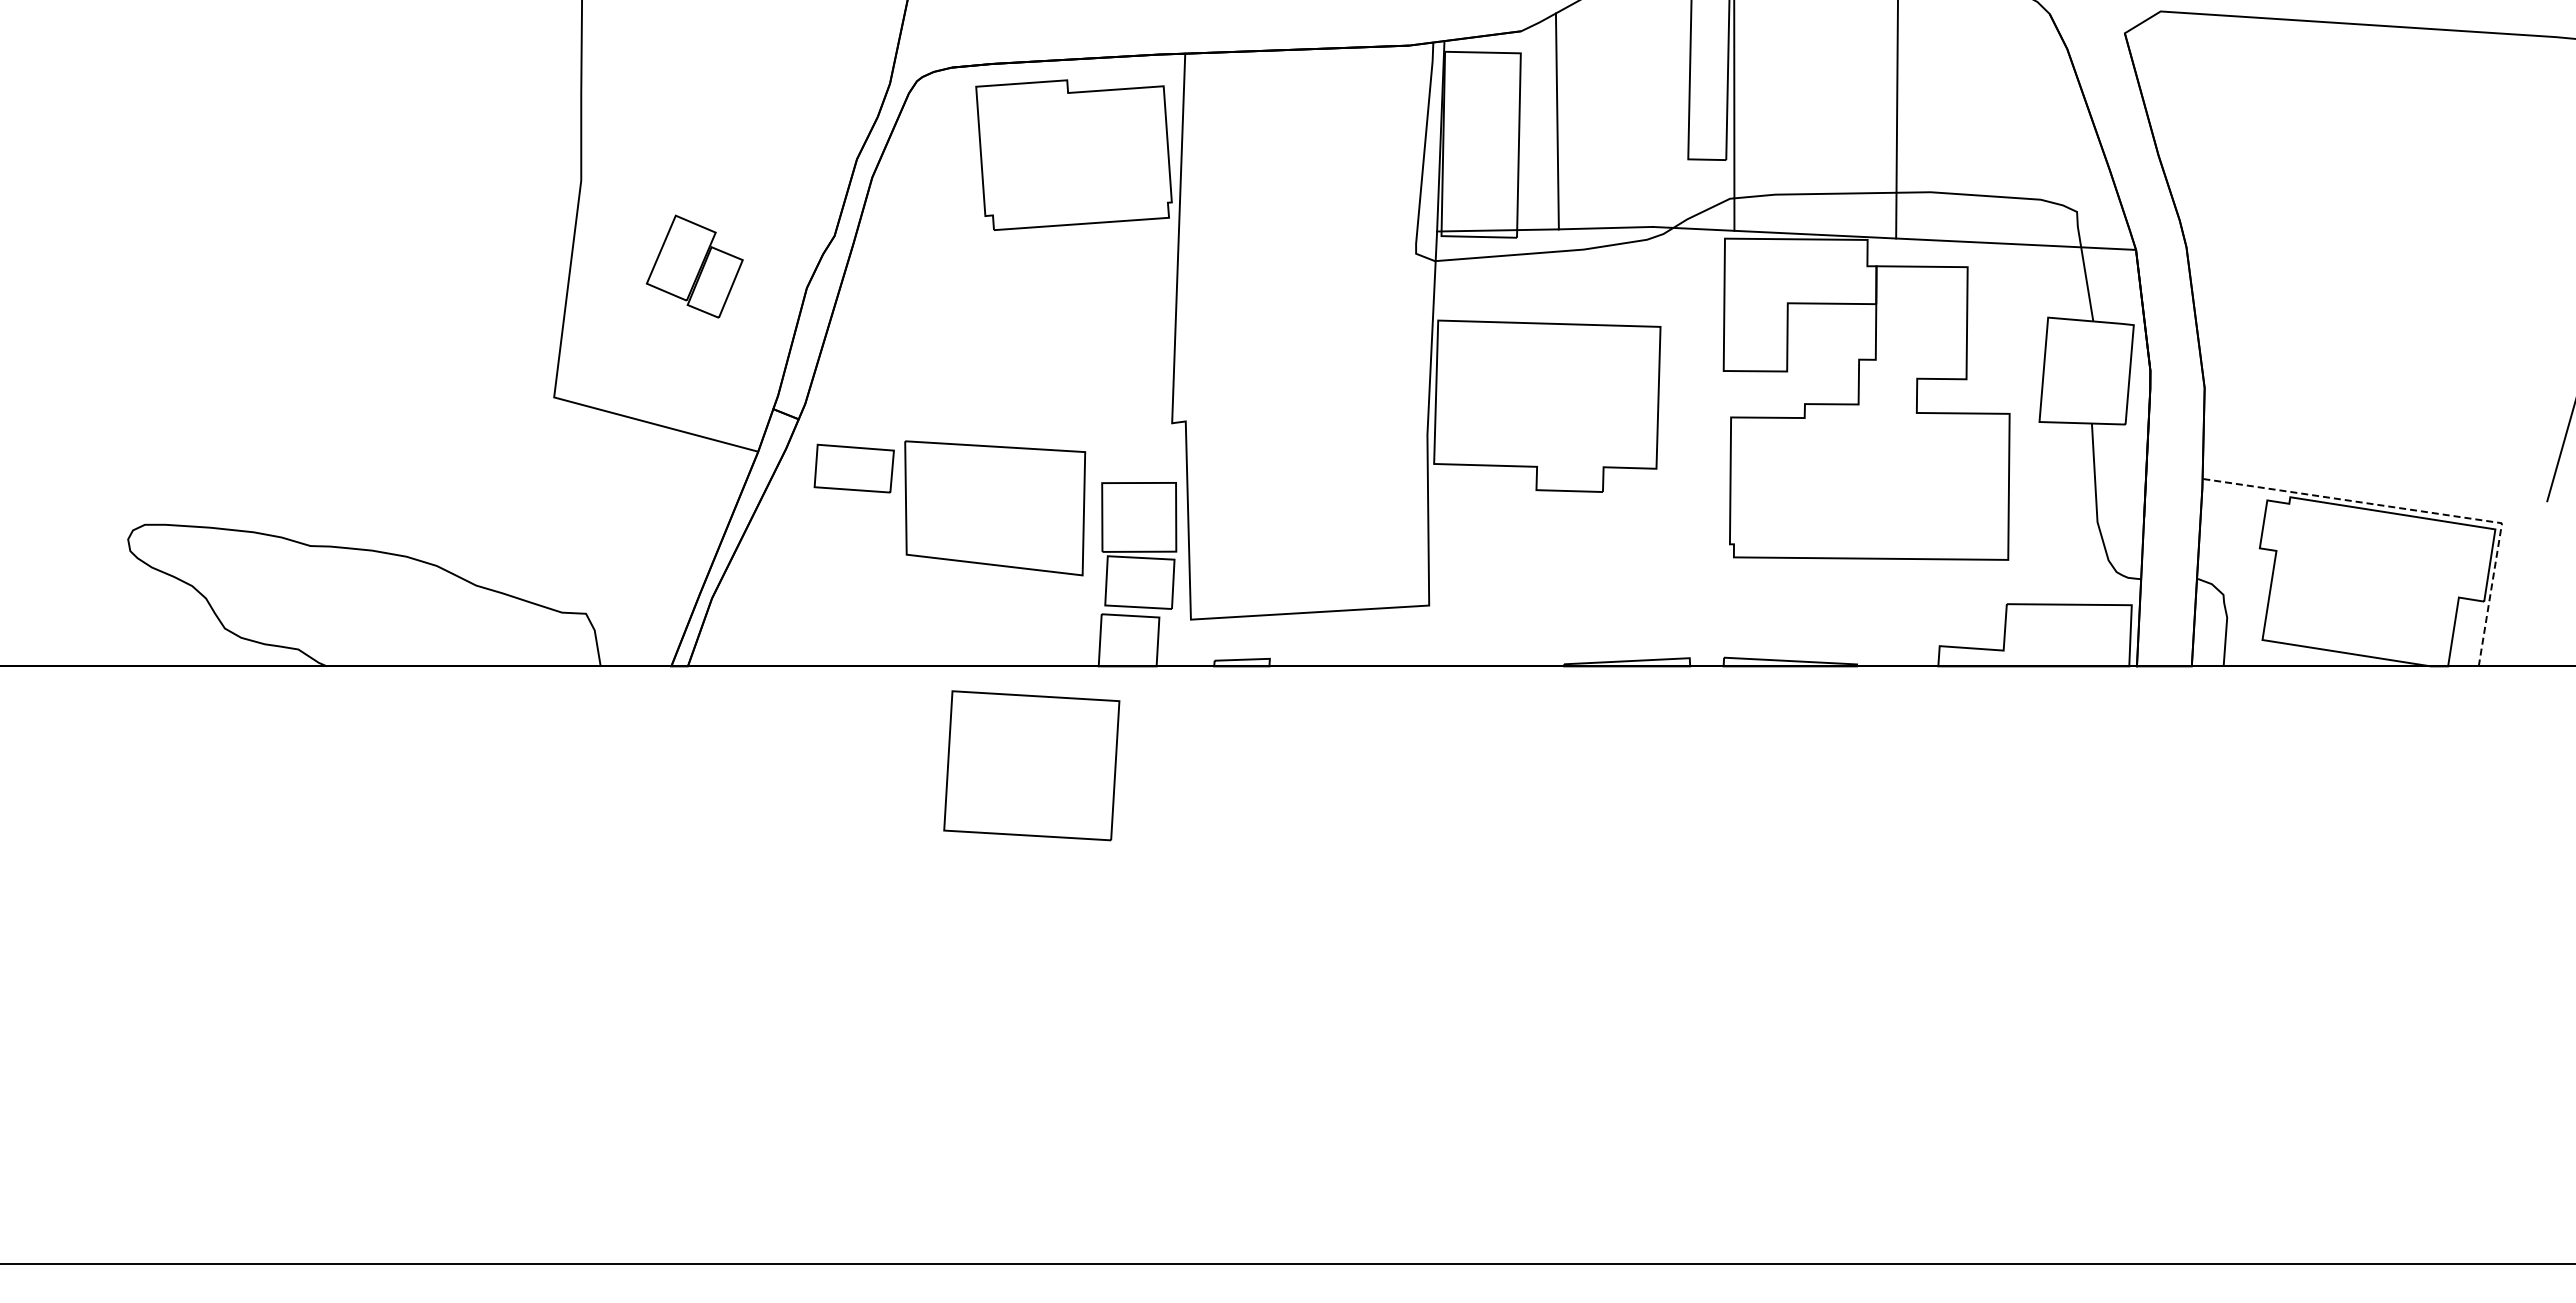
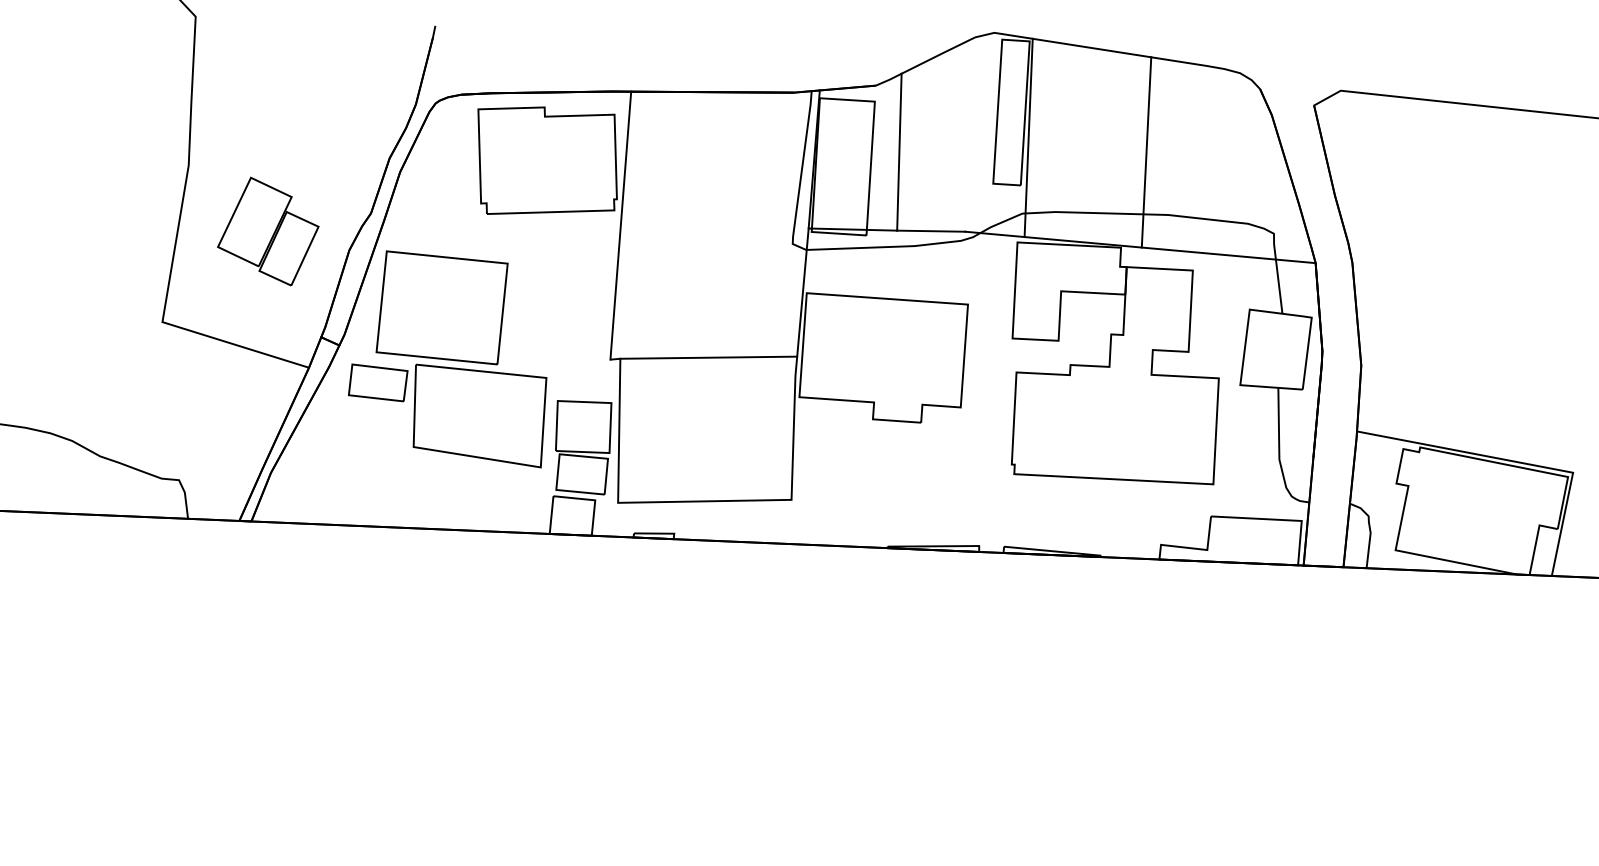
part: (694, 266) -> (268, 231), size x1.43
line: (1306, 414) -> (708, 357), added
line: (2423, 511) -> (1516, 461), dashed -> solid
part: (1031, 765) -> (441, 307), moved

